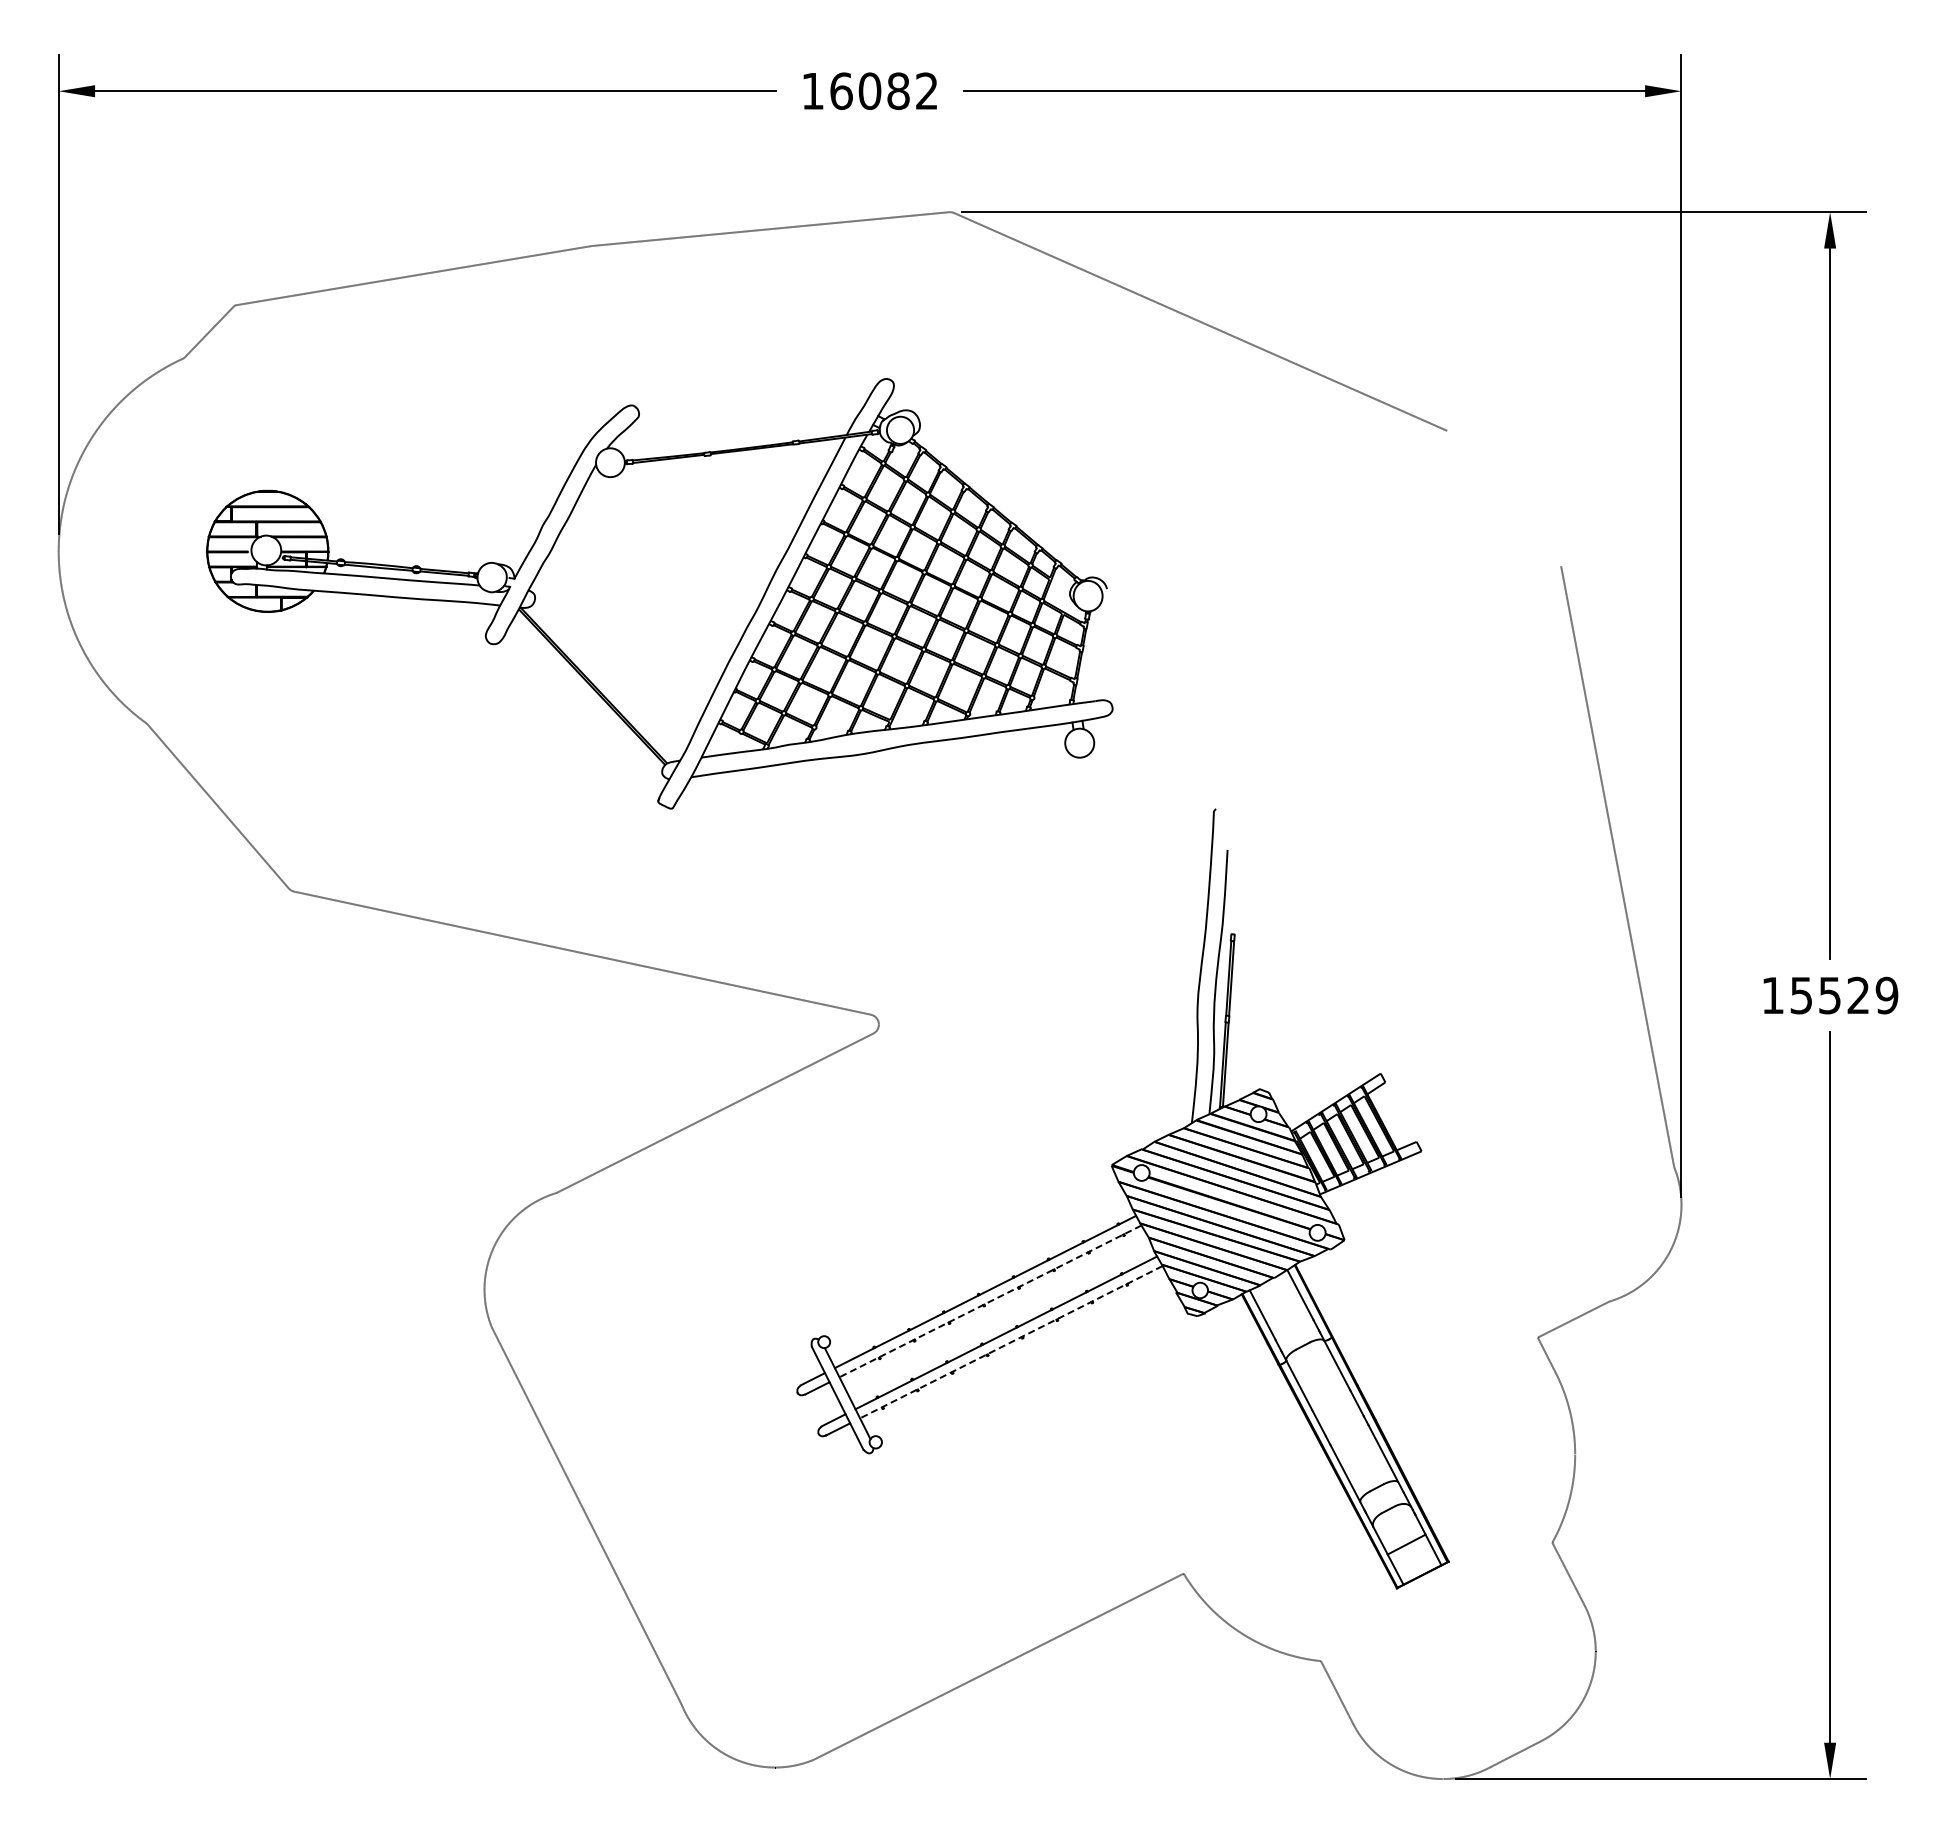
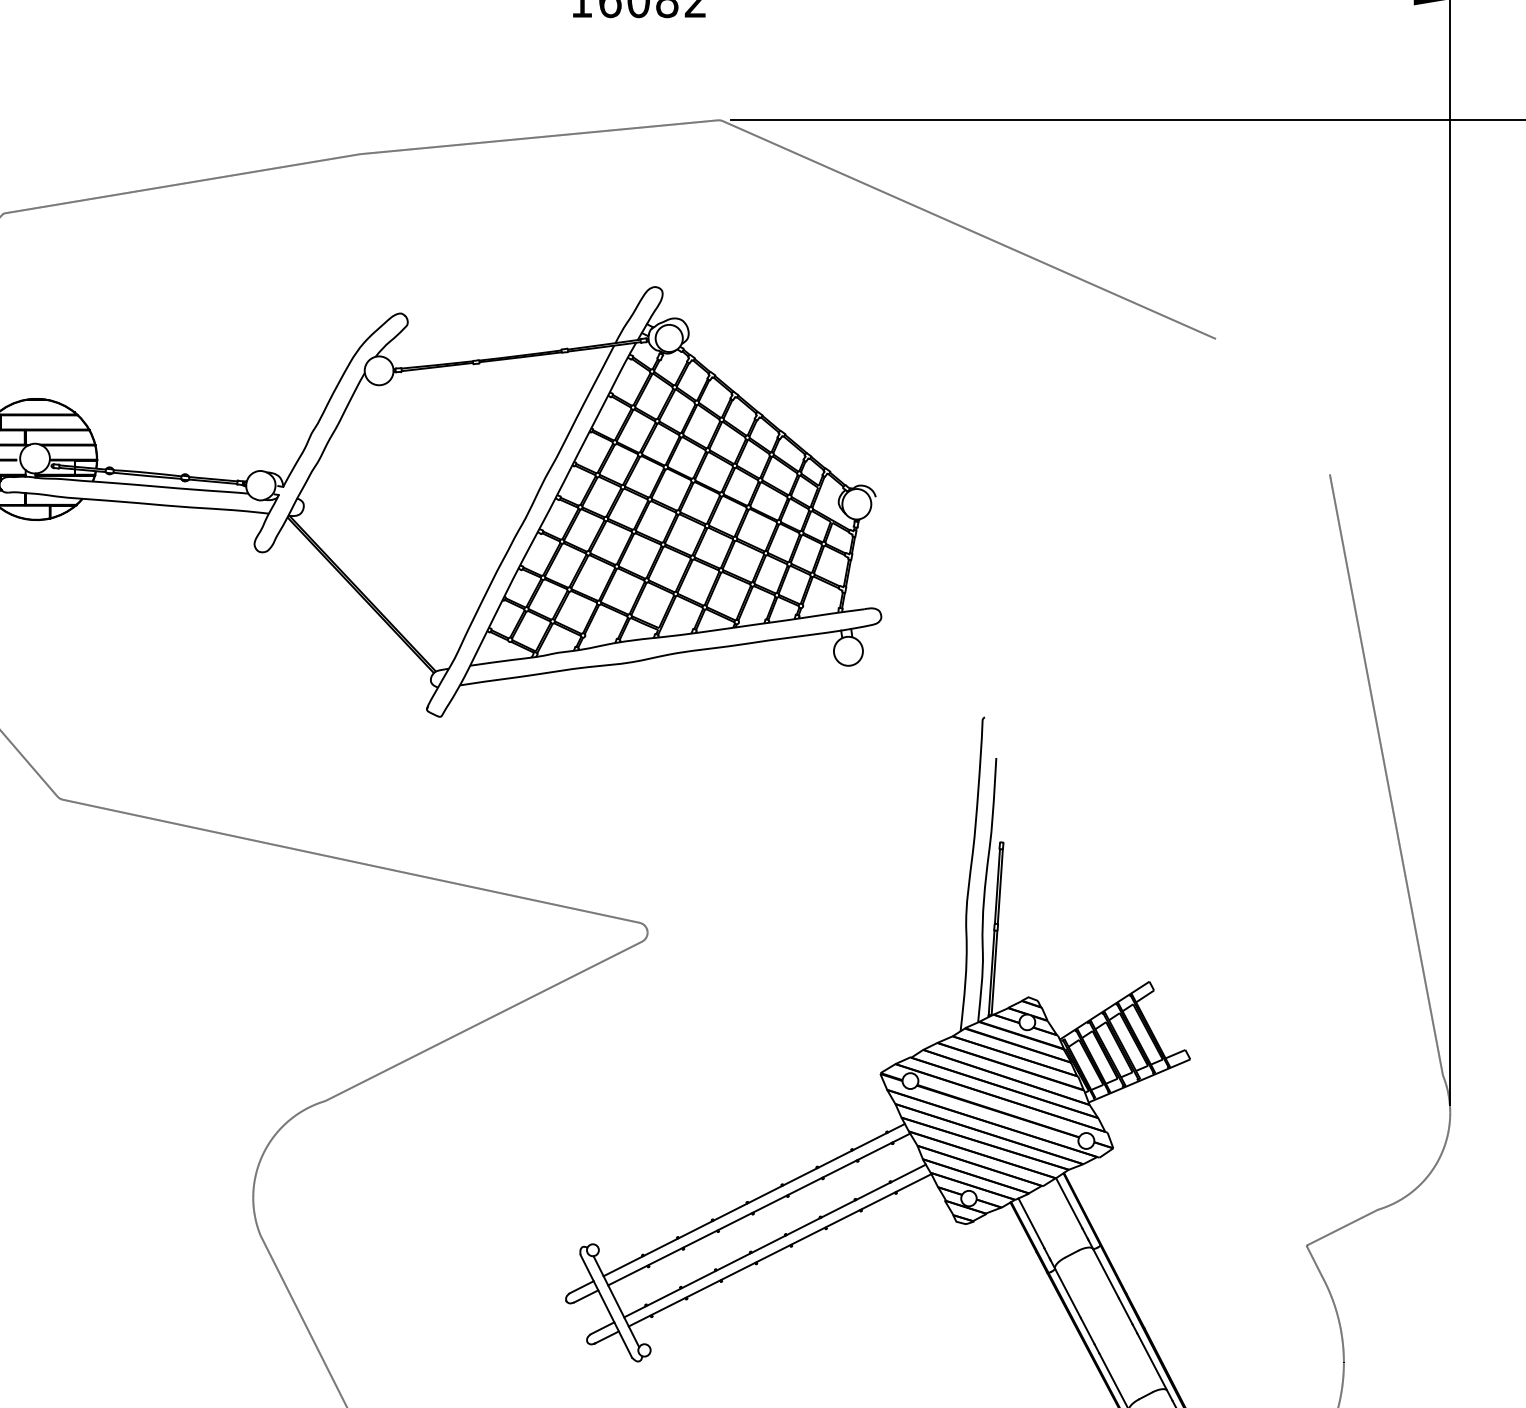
line: (990, 1301) -> (759, 1209), dashed -> solid
line: (1010, 1342) -> (779, 1250), dashed -> solid

